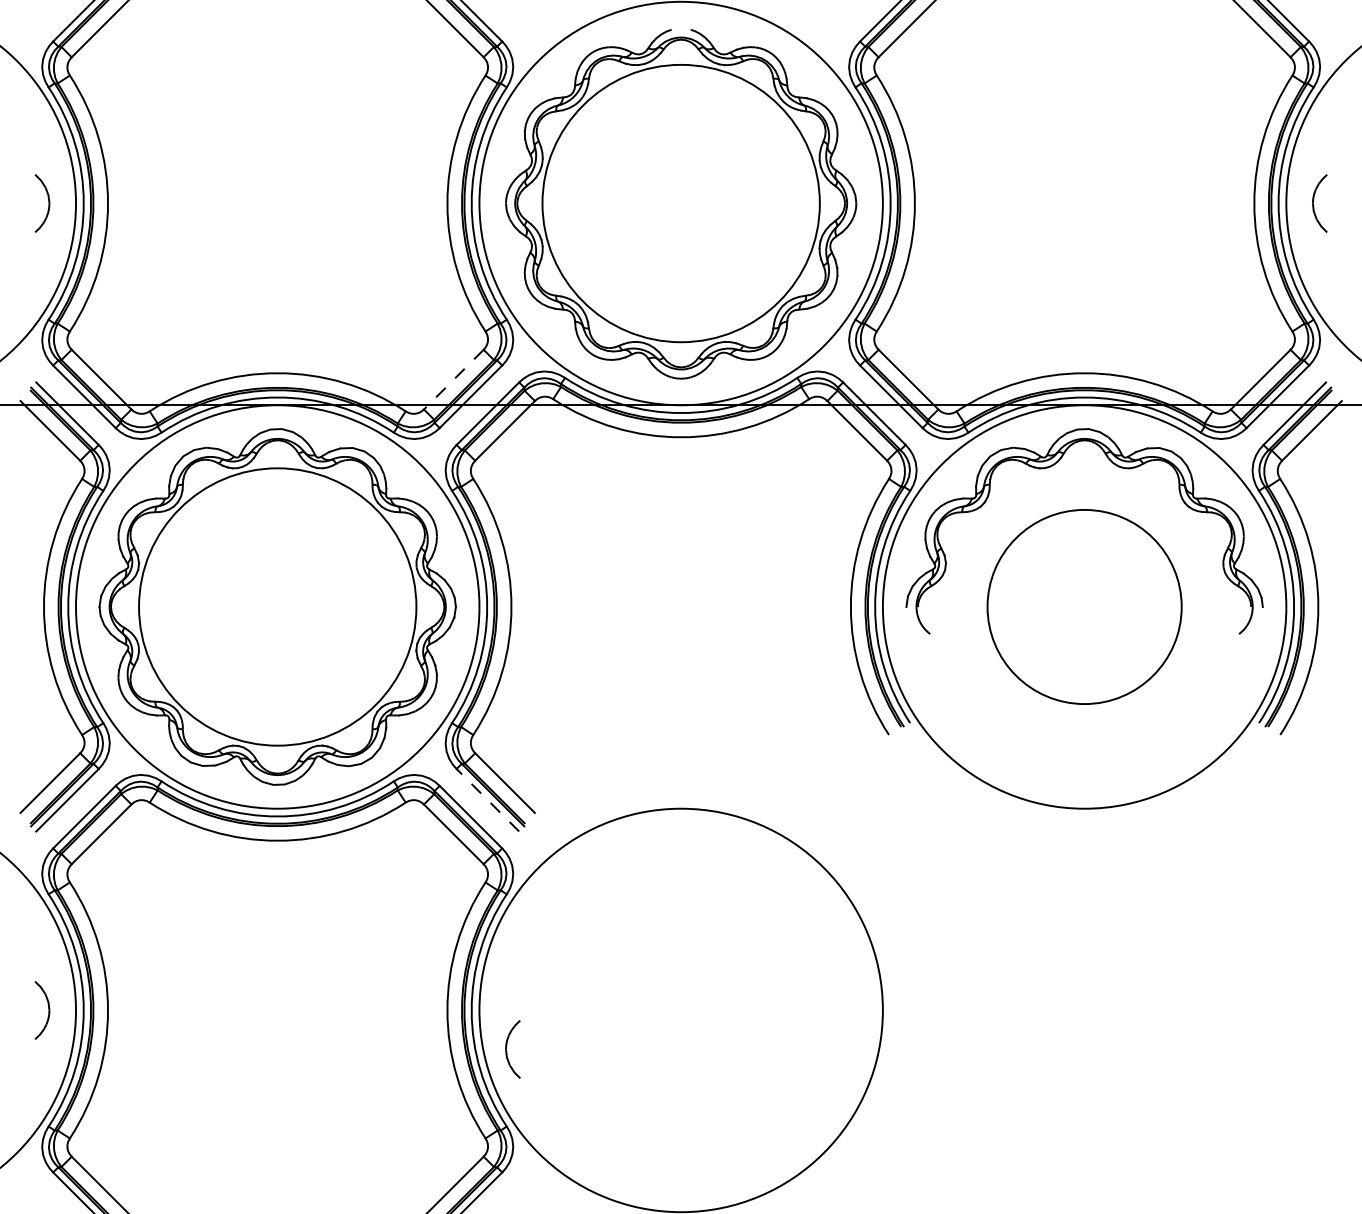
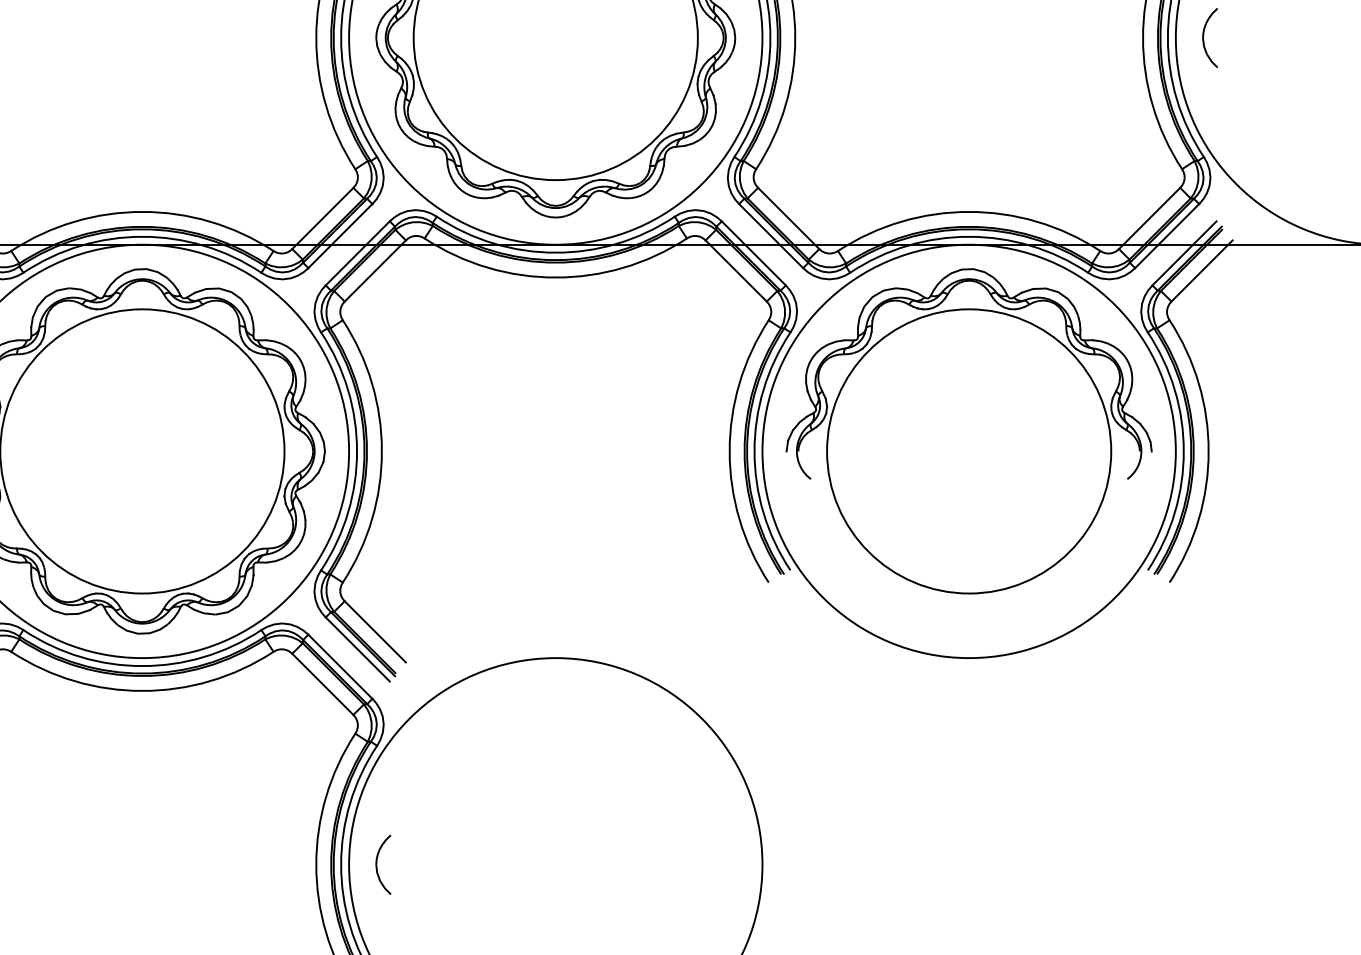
line: (453, 380) -> (322, 219), dashed -> solid
circle: (1084, 606) -> (969, 450), size x1.43
line: (487, 799) -> (357, 648), dashed -> solid
part: (512, 1049) -> (382, 864), moved

